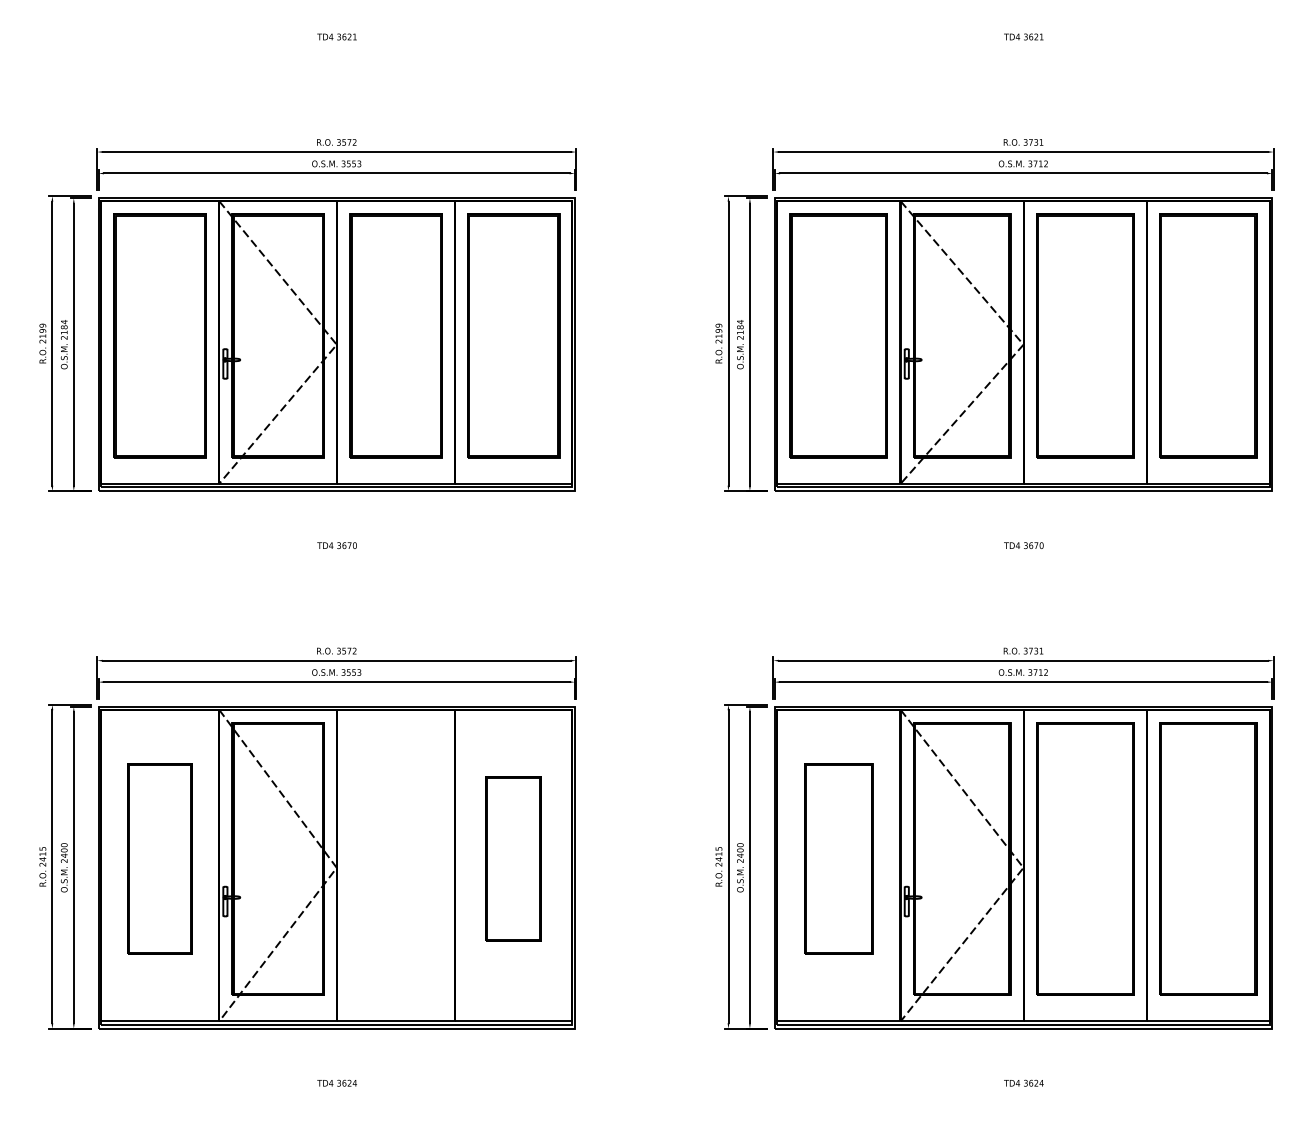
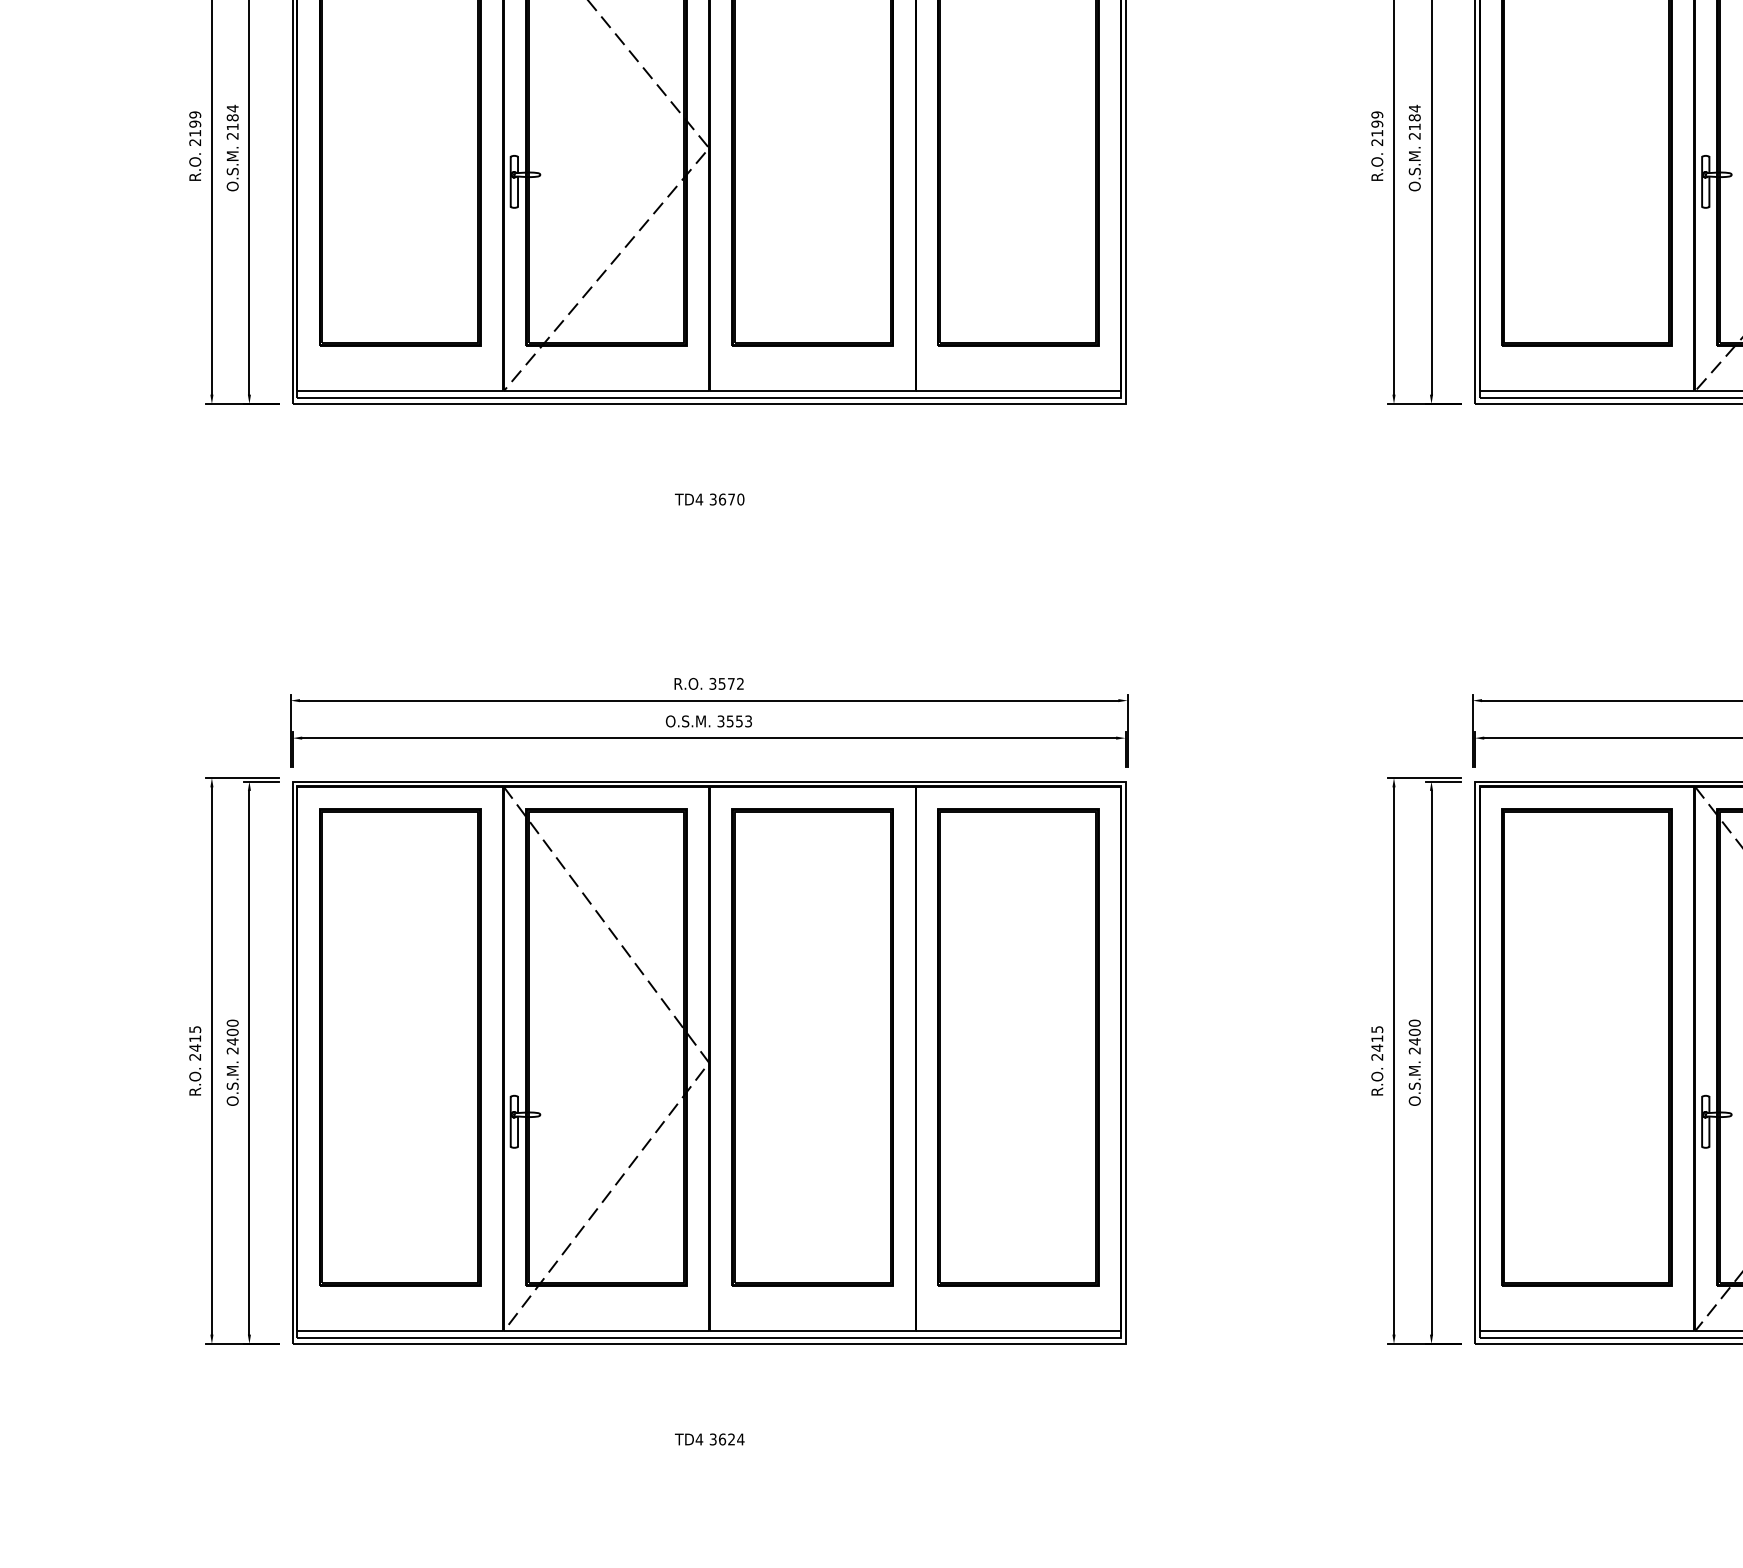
part: (159, 858) -> (399, 1046), size x1.43
part: (395, 858) -> (811, 1046), added
part: (513, 858) -> (1018, 1046), size x1.67
part: (838, 858) -> (1586, 1046), size x1.43

